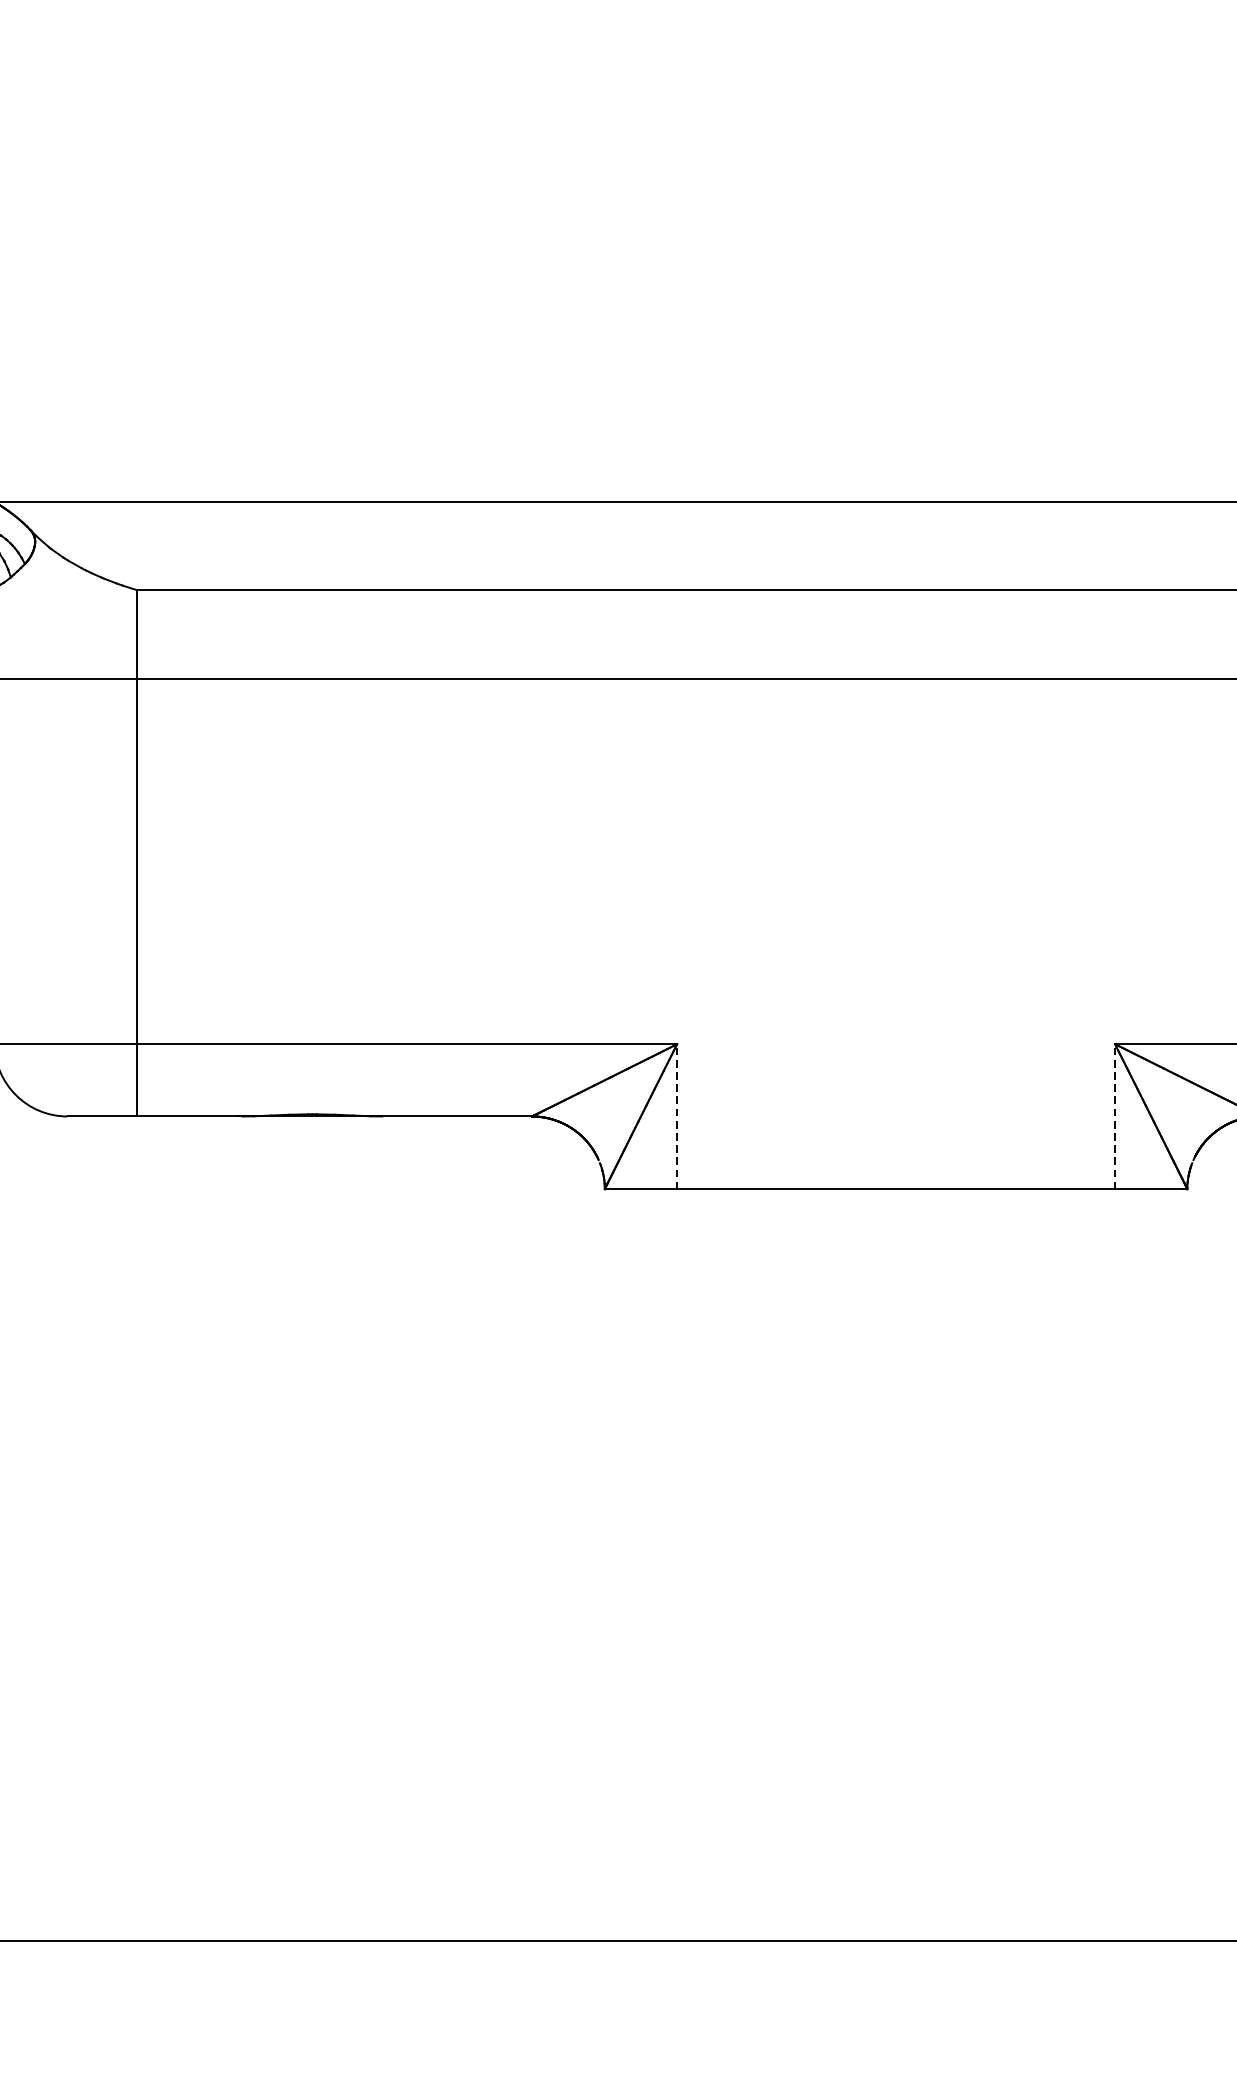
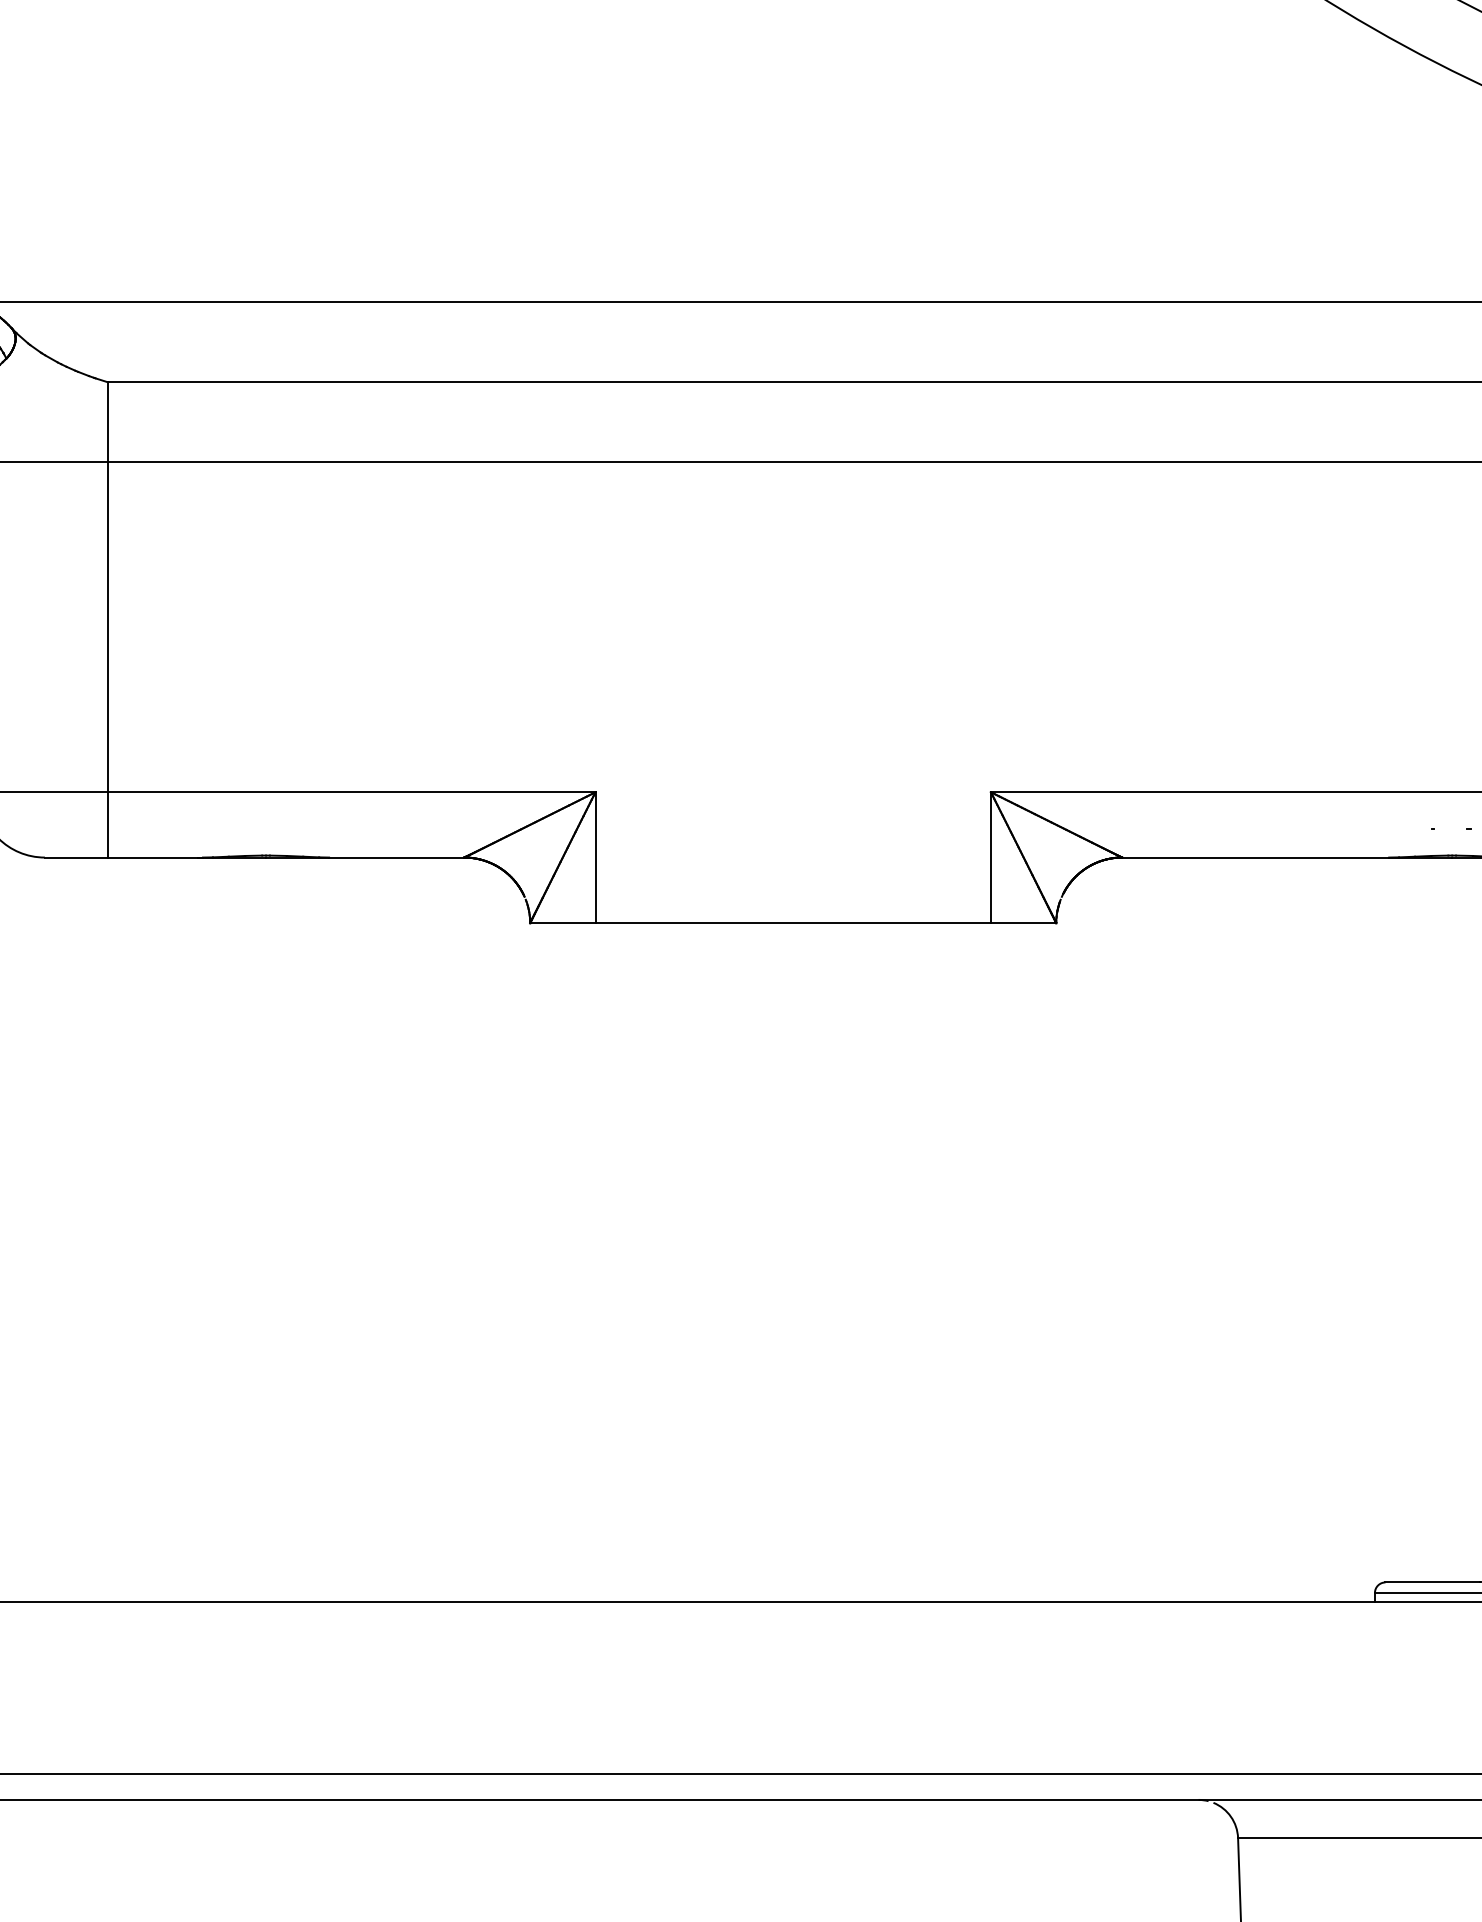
line: (677, 1116) -> (595, 857), dashed -> solid
line: (1114, 1116) -> (990, 857), dashed -> solid

